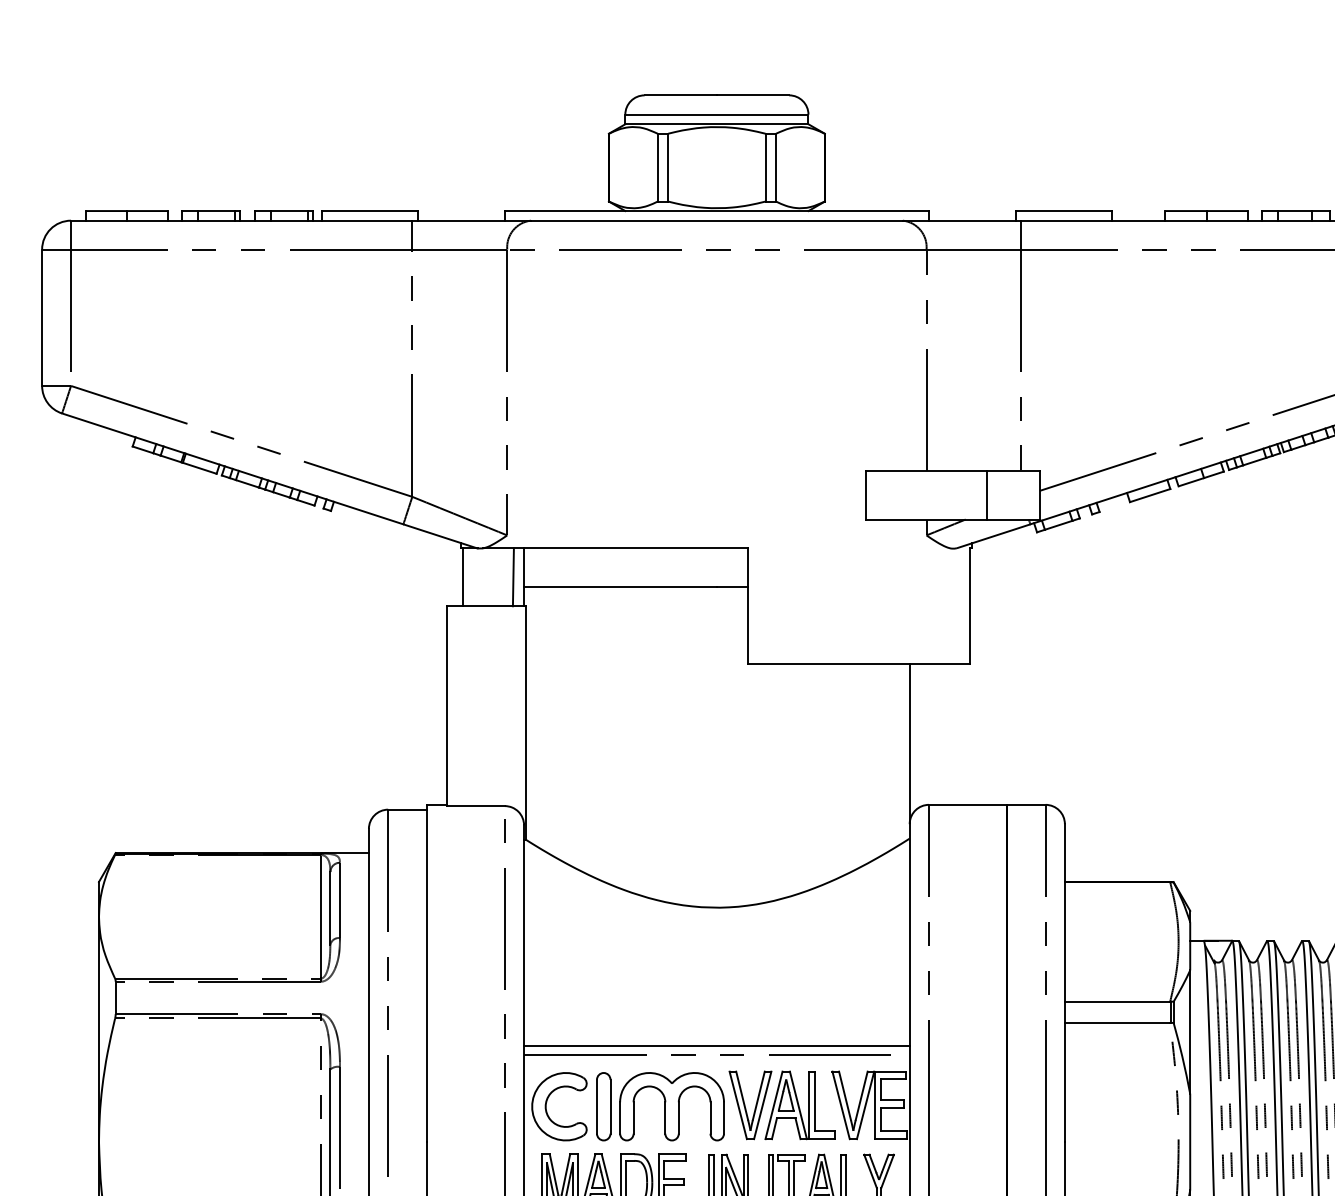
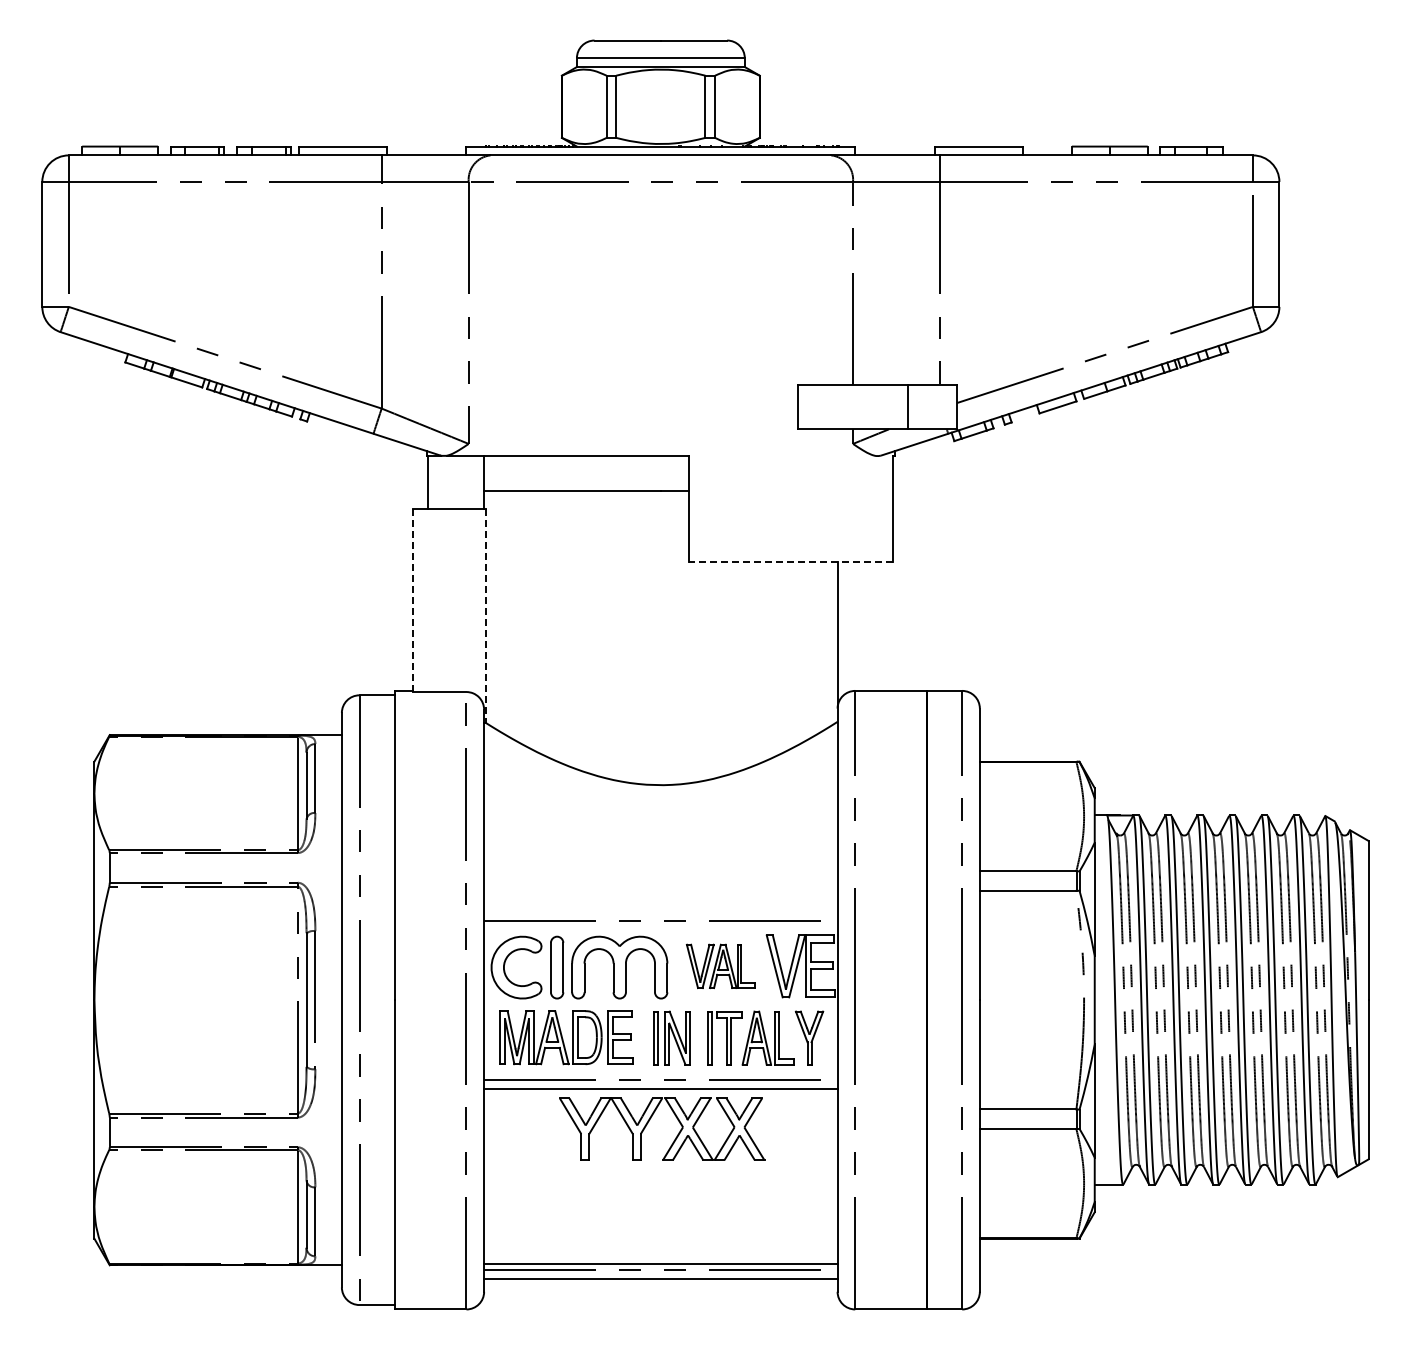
line: (512, 576) -> (473, 481), removed
line: (859, 663) -> (791, 561), solid -> dashed
line: (447, 706) -> (413, 600), solid -> dashed
line: (526, 723) -> (486, 616), solid -> dashed
line: (716, 1045) -> (660, 911), removed
part: (781, 1105) -> (720, 966), size x0.7

